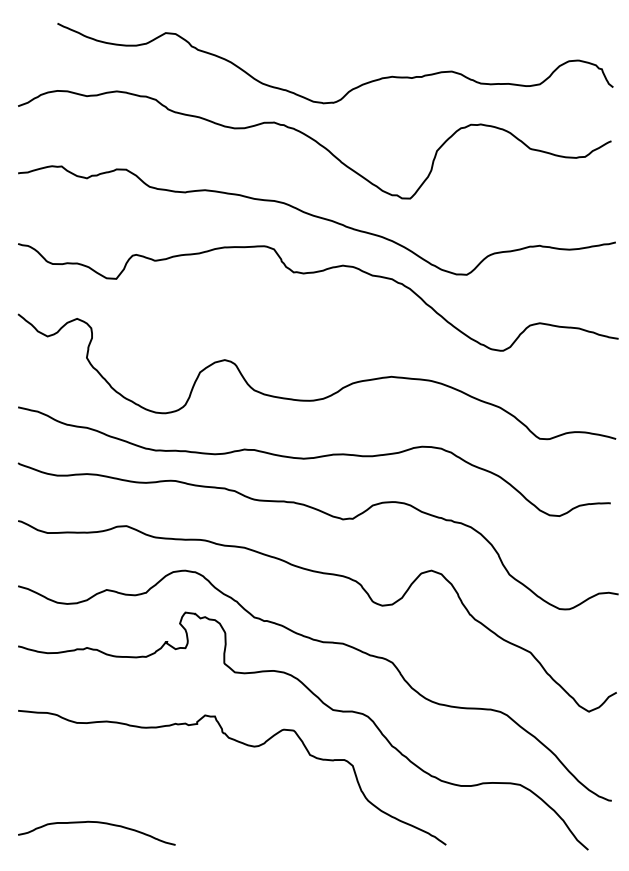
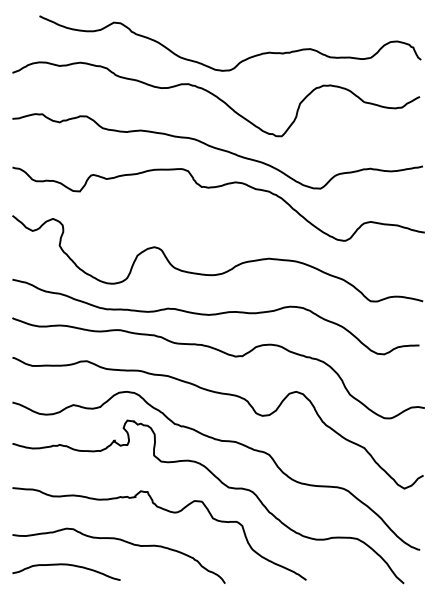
curve: (181, 790) -> (124, 542), added

